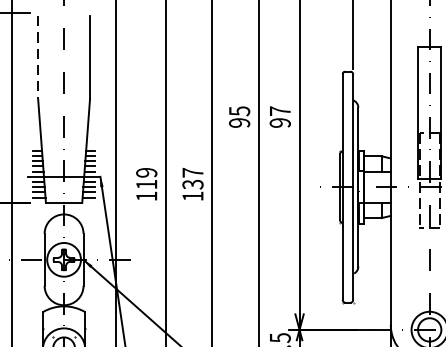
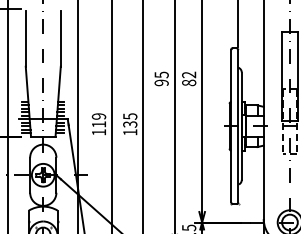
line: (37, 58) -> (25, 39), dashed -> solid
text: (280, 116) -> (189, 78), 97 -> 82
text: (193, 172) -> (130, 116), 137 -> 135

